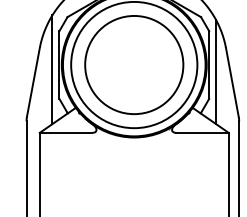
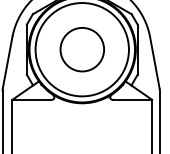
circle: (134, 64) -> (82, 49), size x0.6
line: (52, 69) -> (21, 52), removed
line: (216, 71) -> (143, 54), removed

